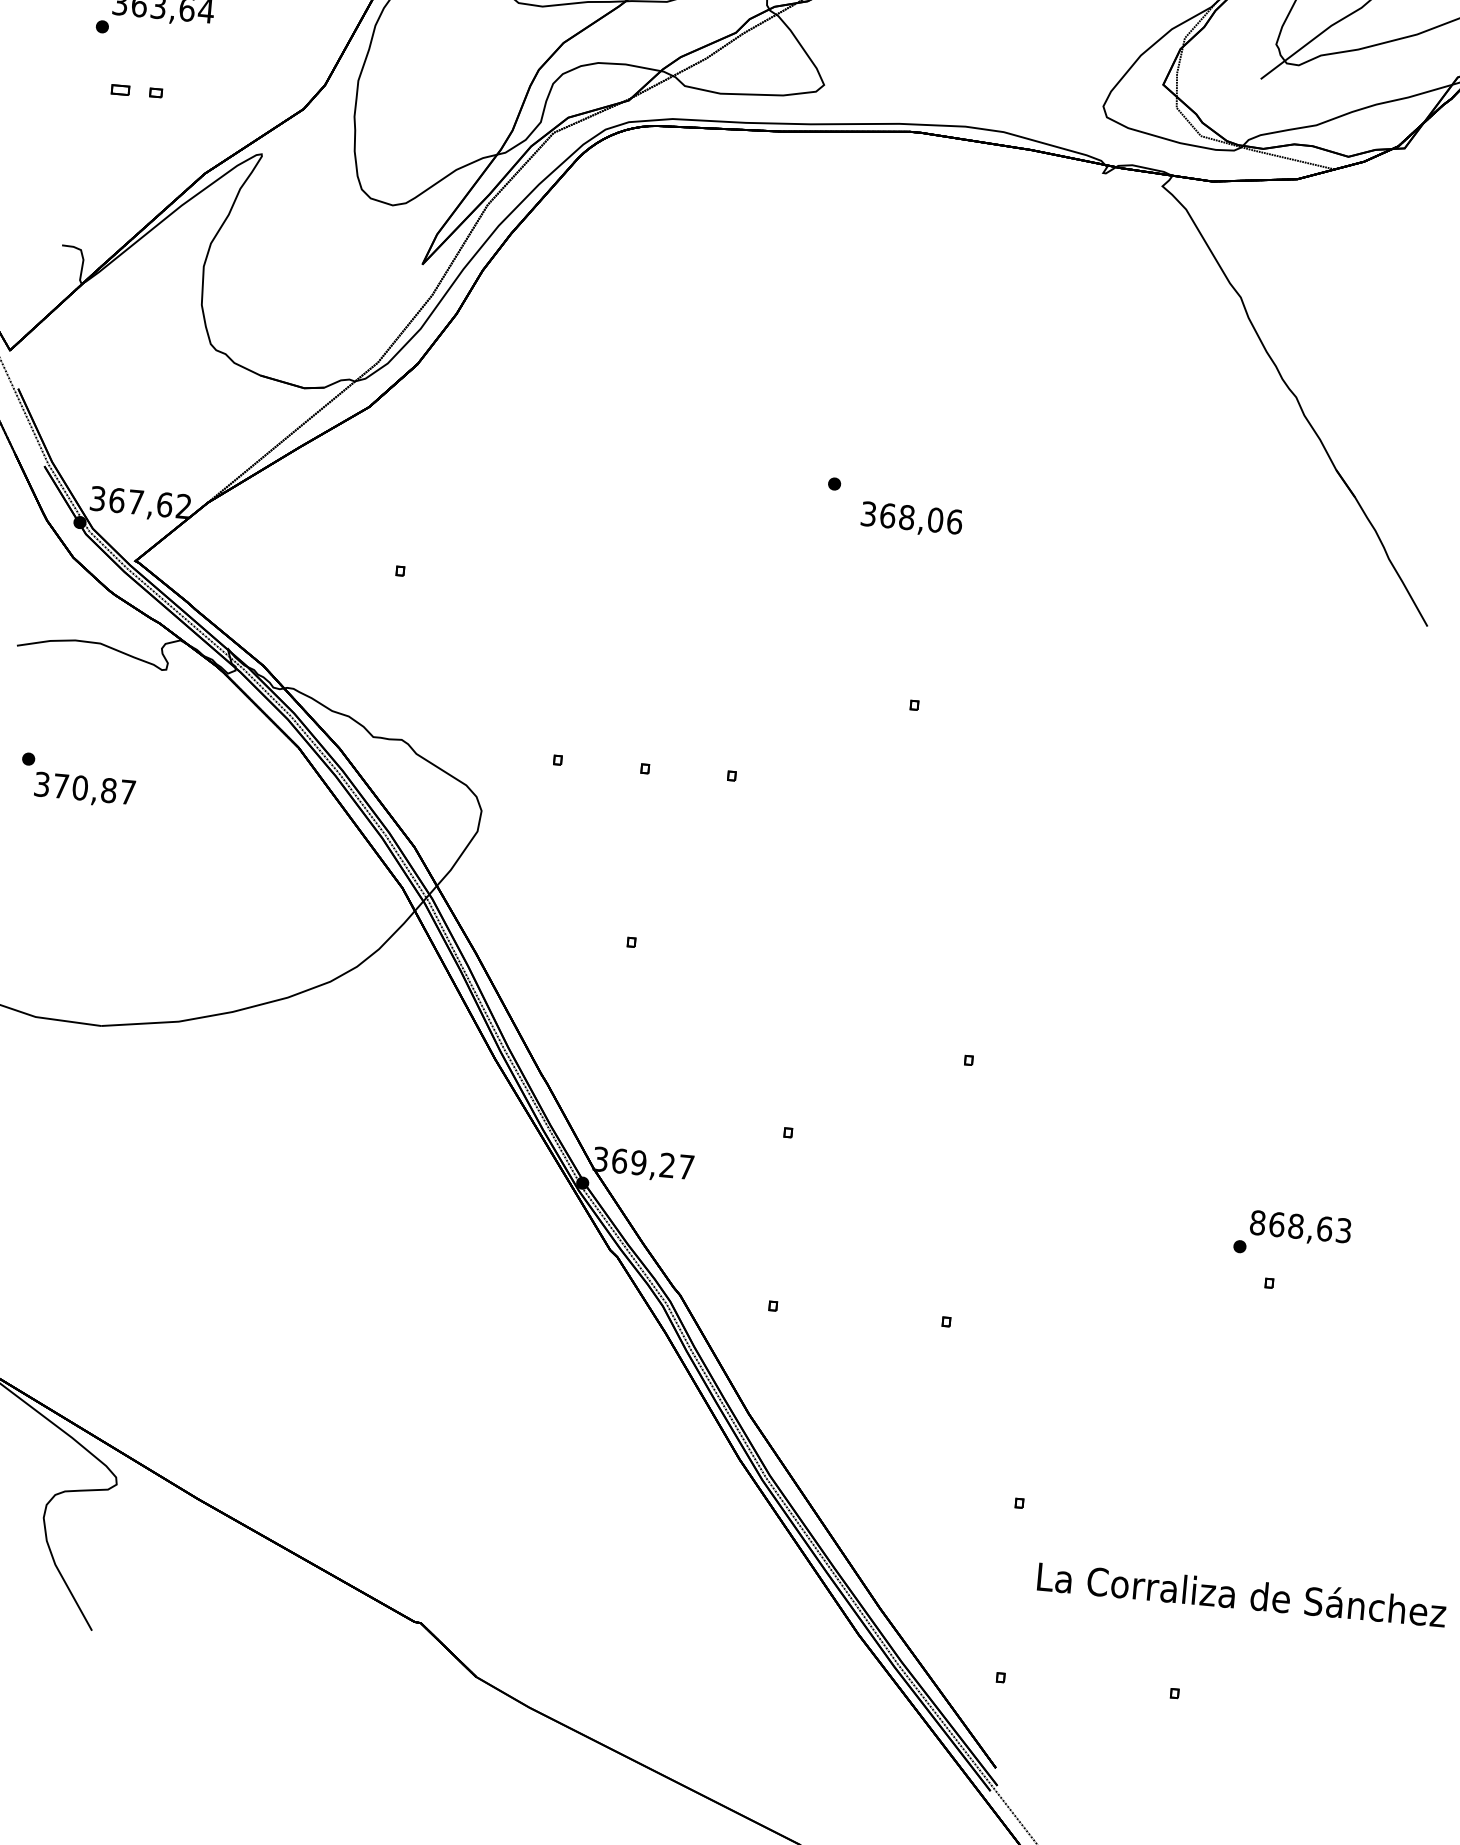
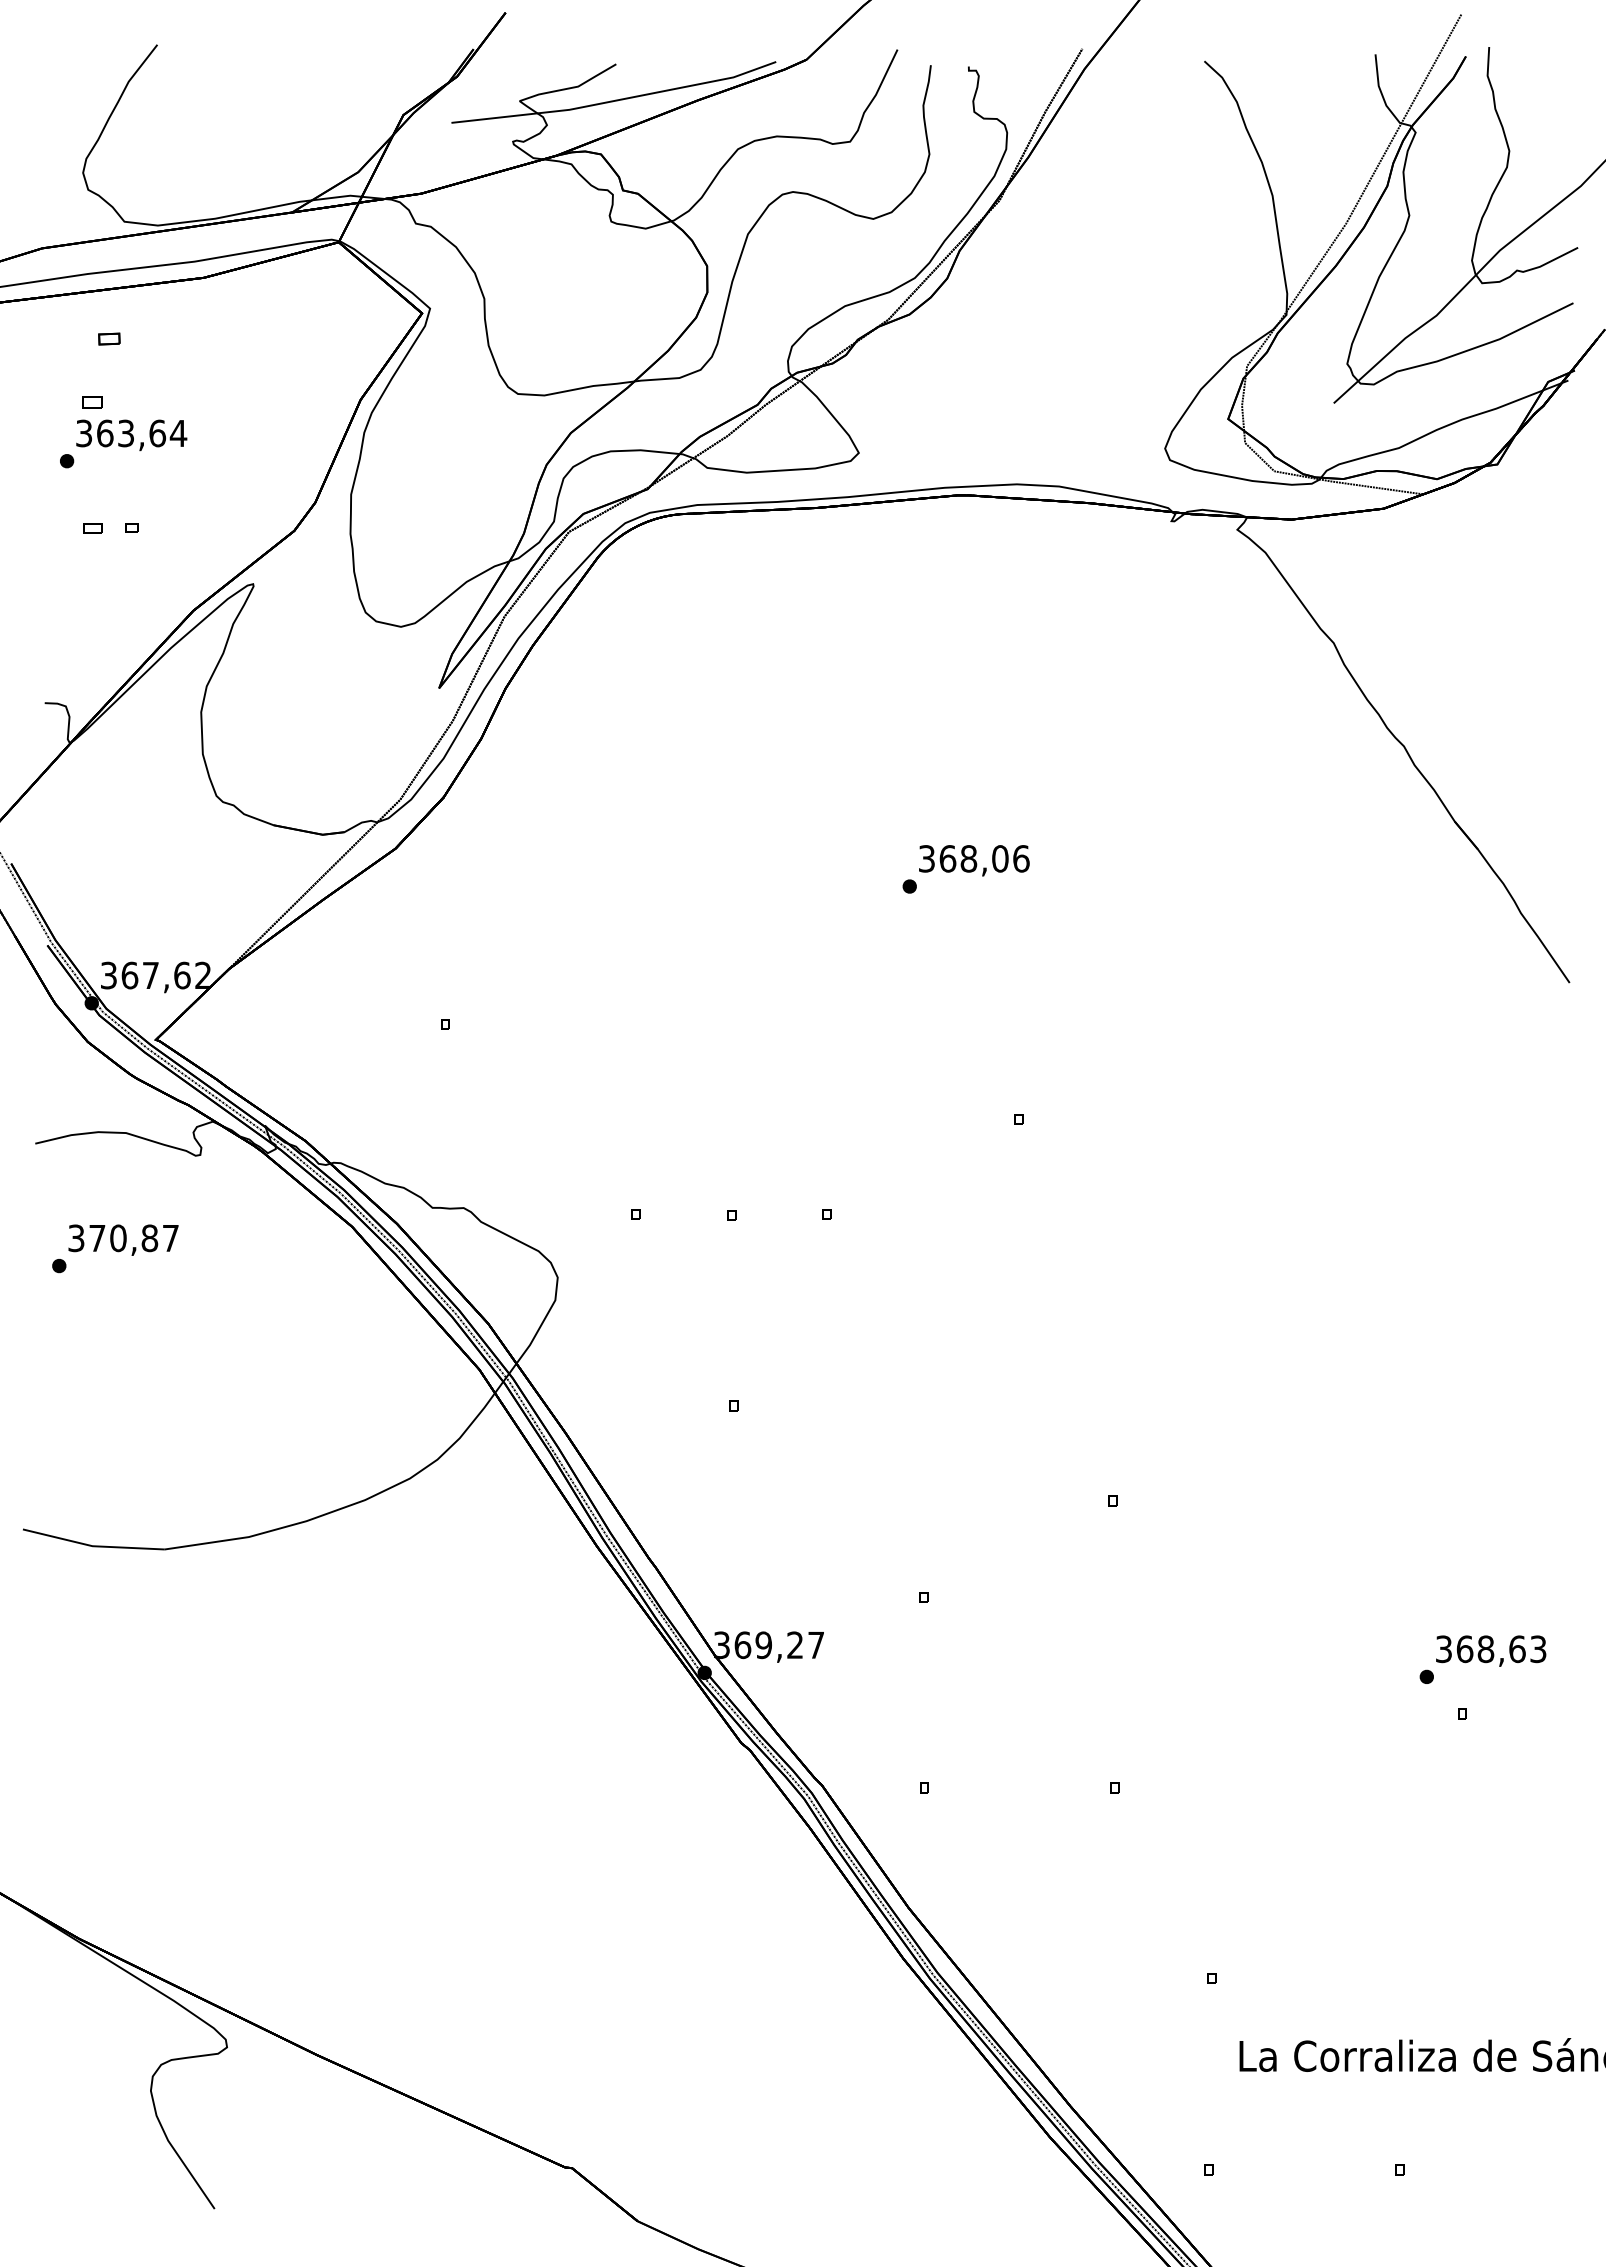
text: (911, 519) -> (974, 860), moved
text: (84, 789) -> (123, 1239), moved
text: (1257, 1223) -> (1443, 1649), 868,63 -> 368,63

